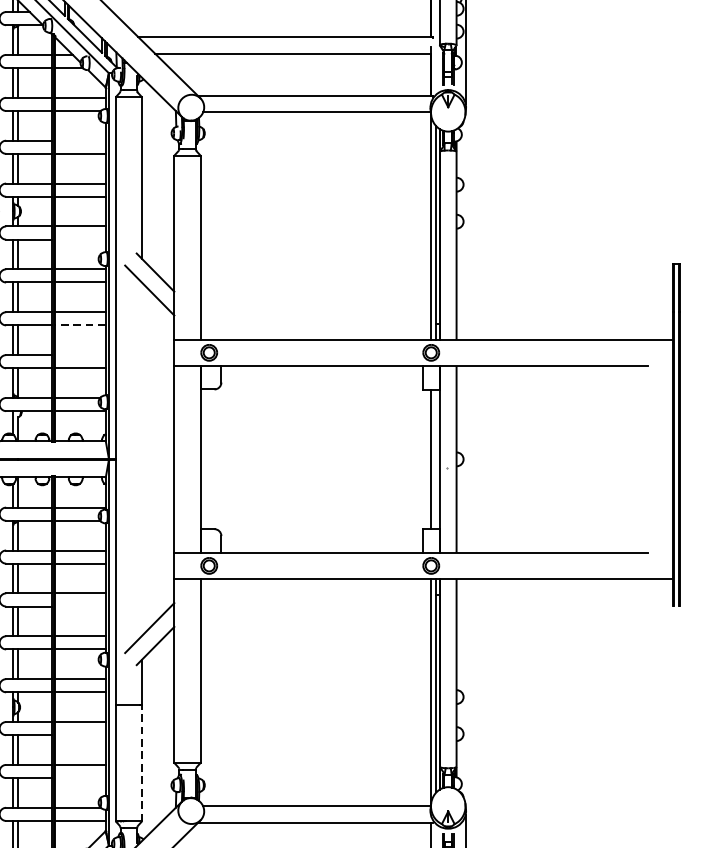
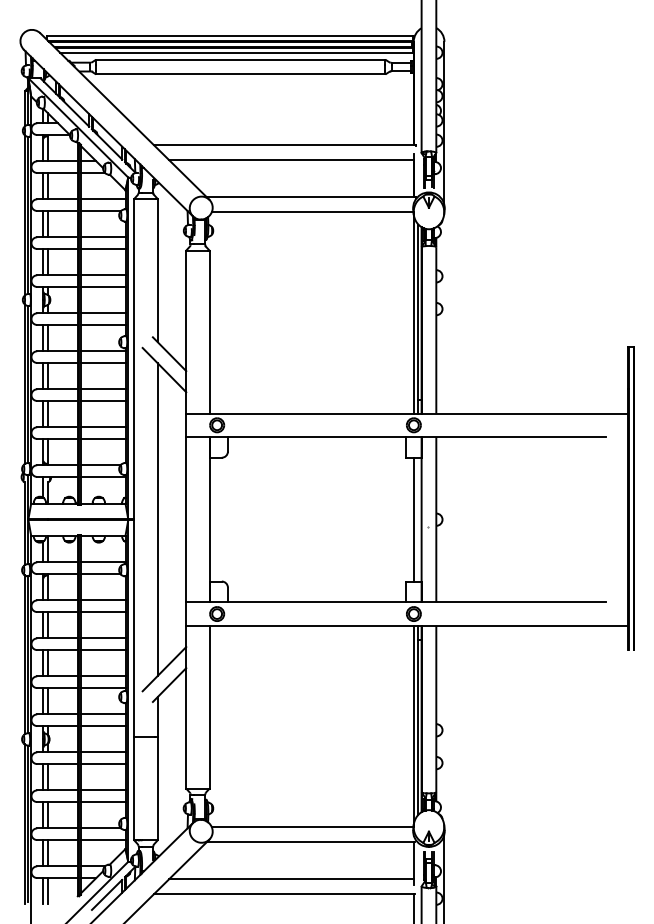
line: (79, 140) -> (102, 237), added
line: (79, 239) -> (102, 324), added
line: (79, 324) -> (102, 400), dashed -> solid
line: (79, 355) -> (102, 427), added
line: (141, 459) -> (157, 519), added
line: (79, 607) -> (102, 650), added
line: (79, 735) -> (102, 764), added
line: (141, 762) -> (157, 788), dashed -> solid
line: (79, 778) -> (102, 802), added

